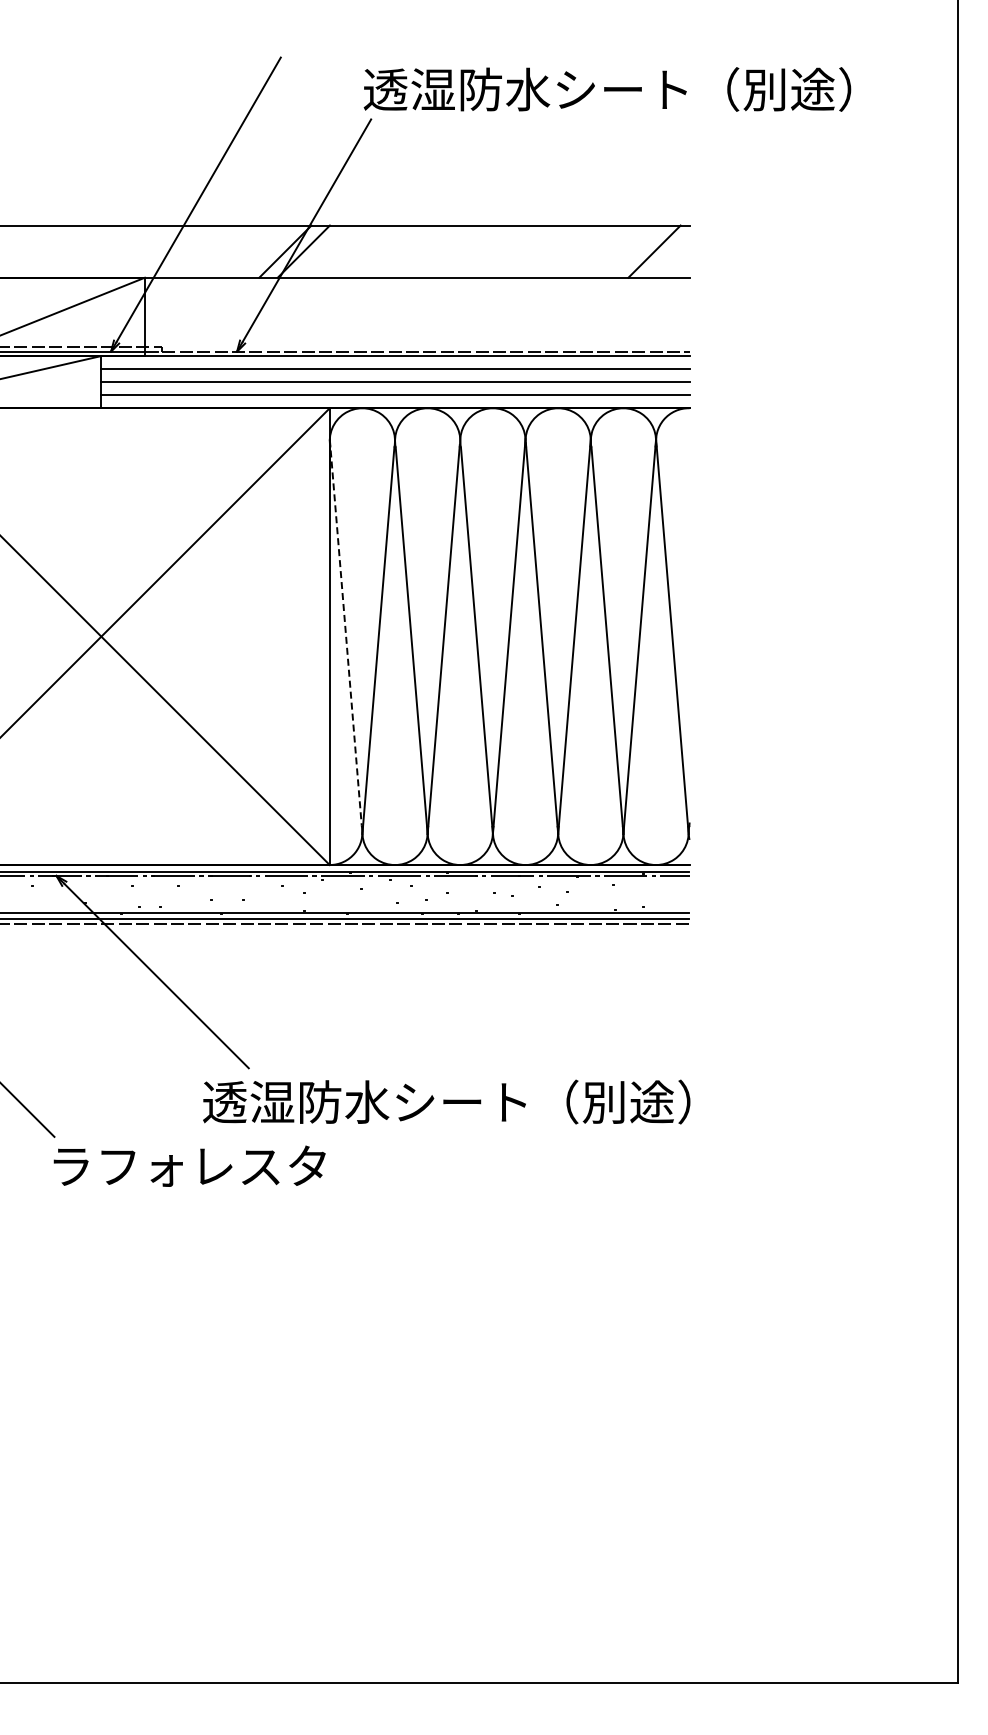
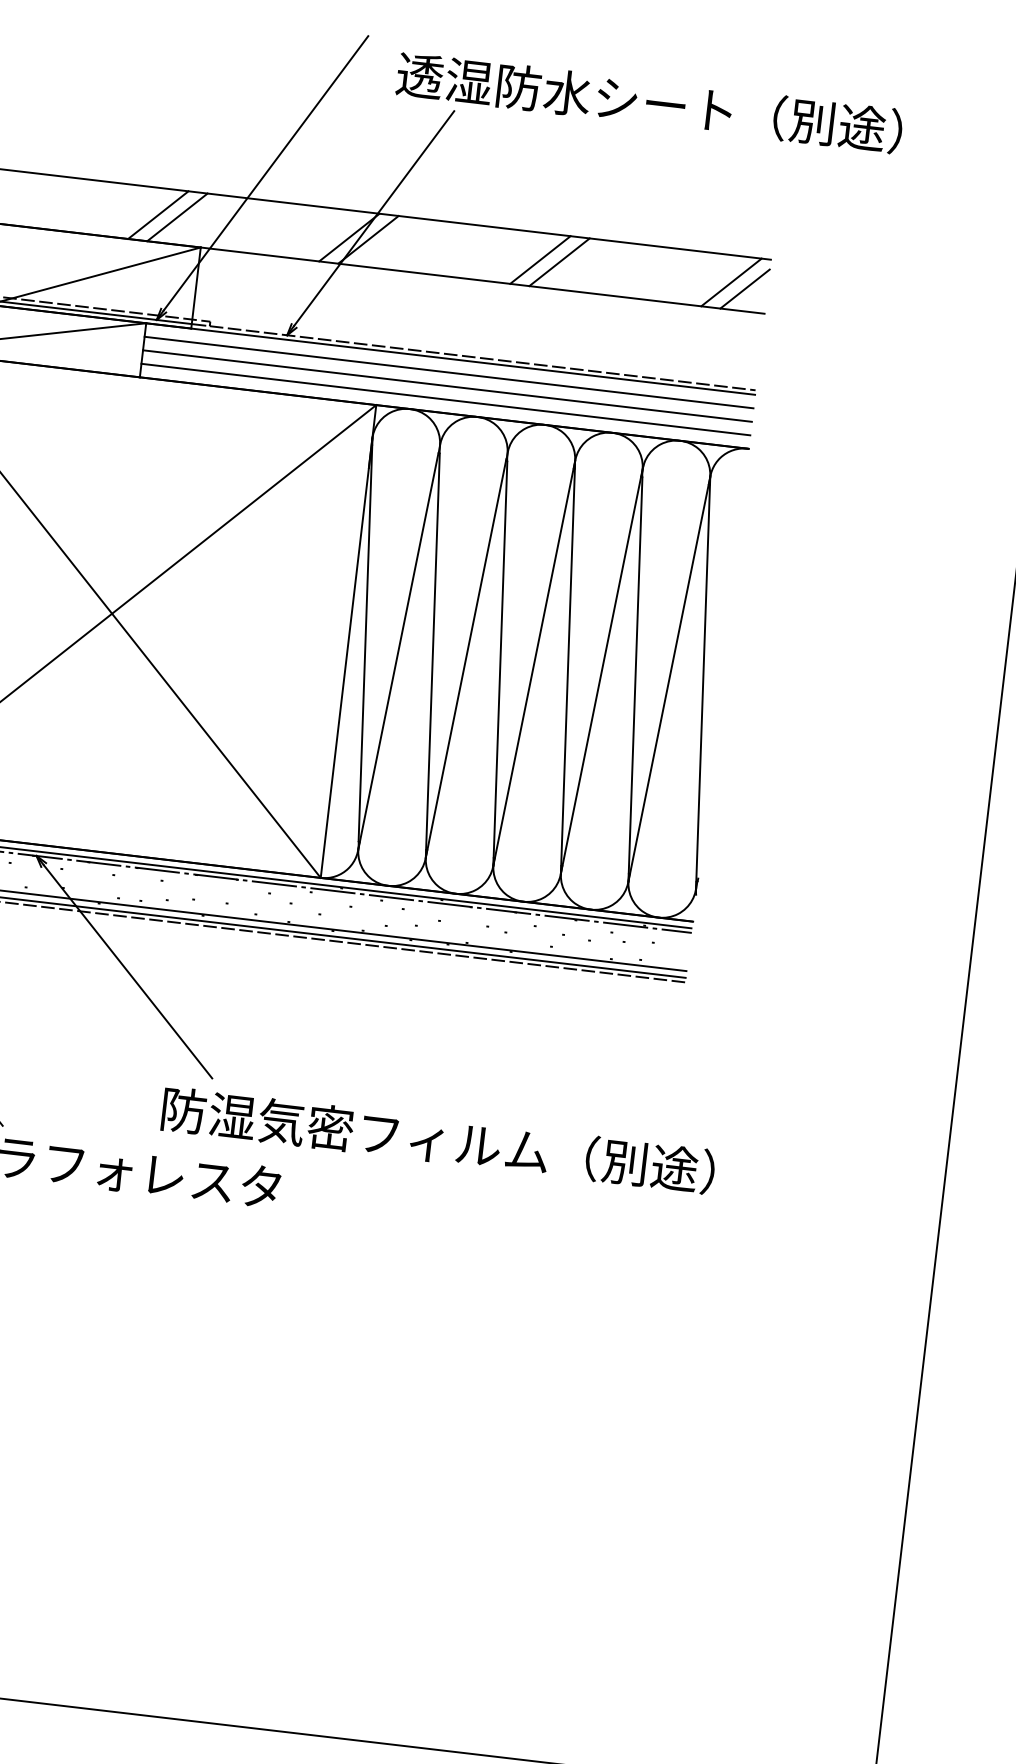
text: (607, 89) -> (649, 102), moved
line: (100, 251) -> (158, 214), added
line: (119, 251) -> (177, 217), added
line: (469, 251) -> (539, 259), added
line: (488, 251) -> (559, 262), added
line: (667, 256) -> (744, 289), added
line: (345, 632) -> (365, 639), dashed -> solid
text: (470, 1101) -> (437, 1139), 透湿防水シート（別途） -> 防湿気密フィルム（別途）

